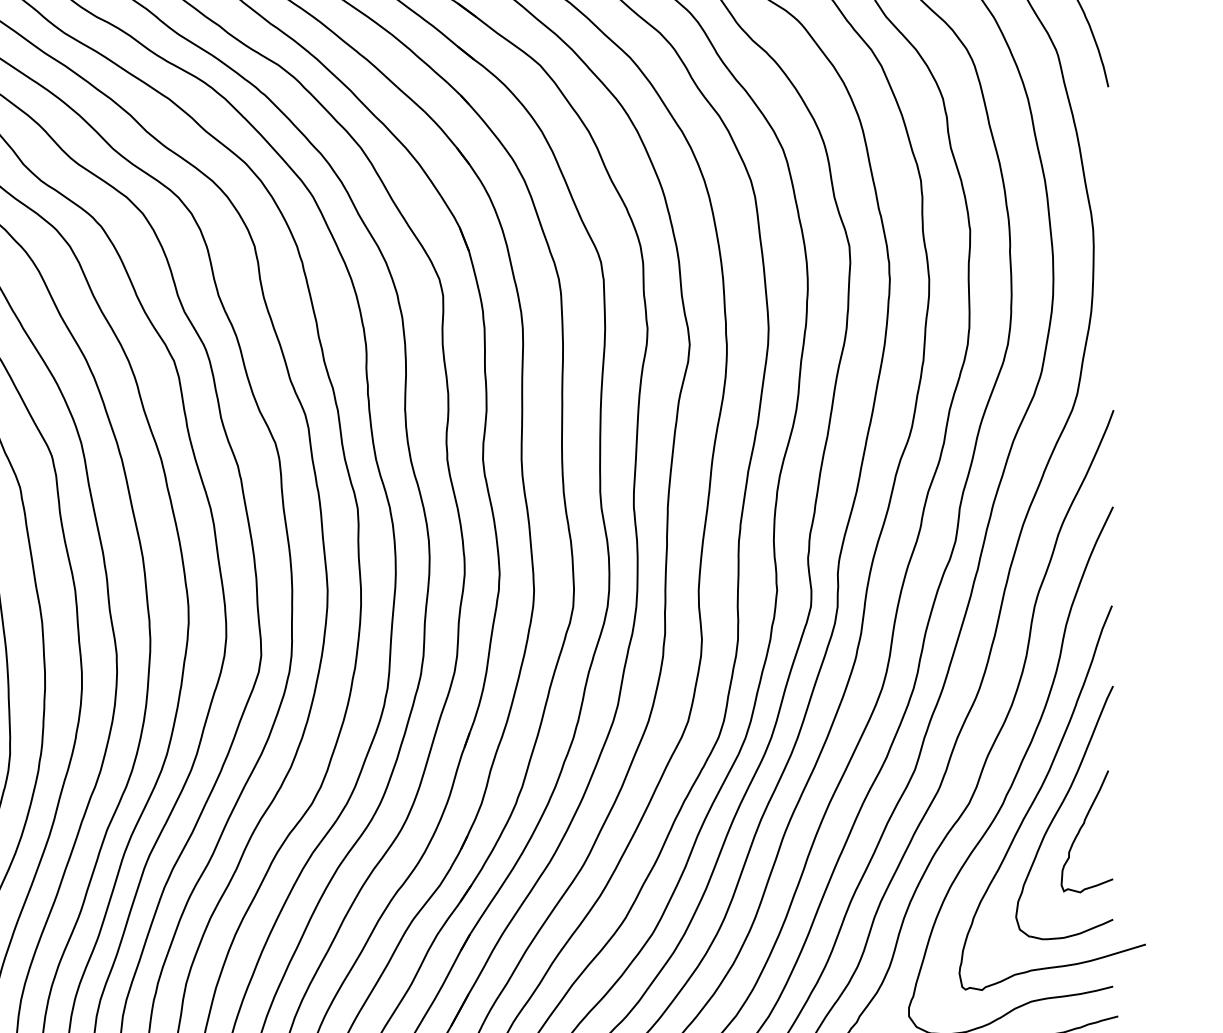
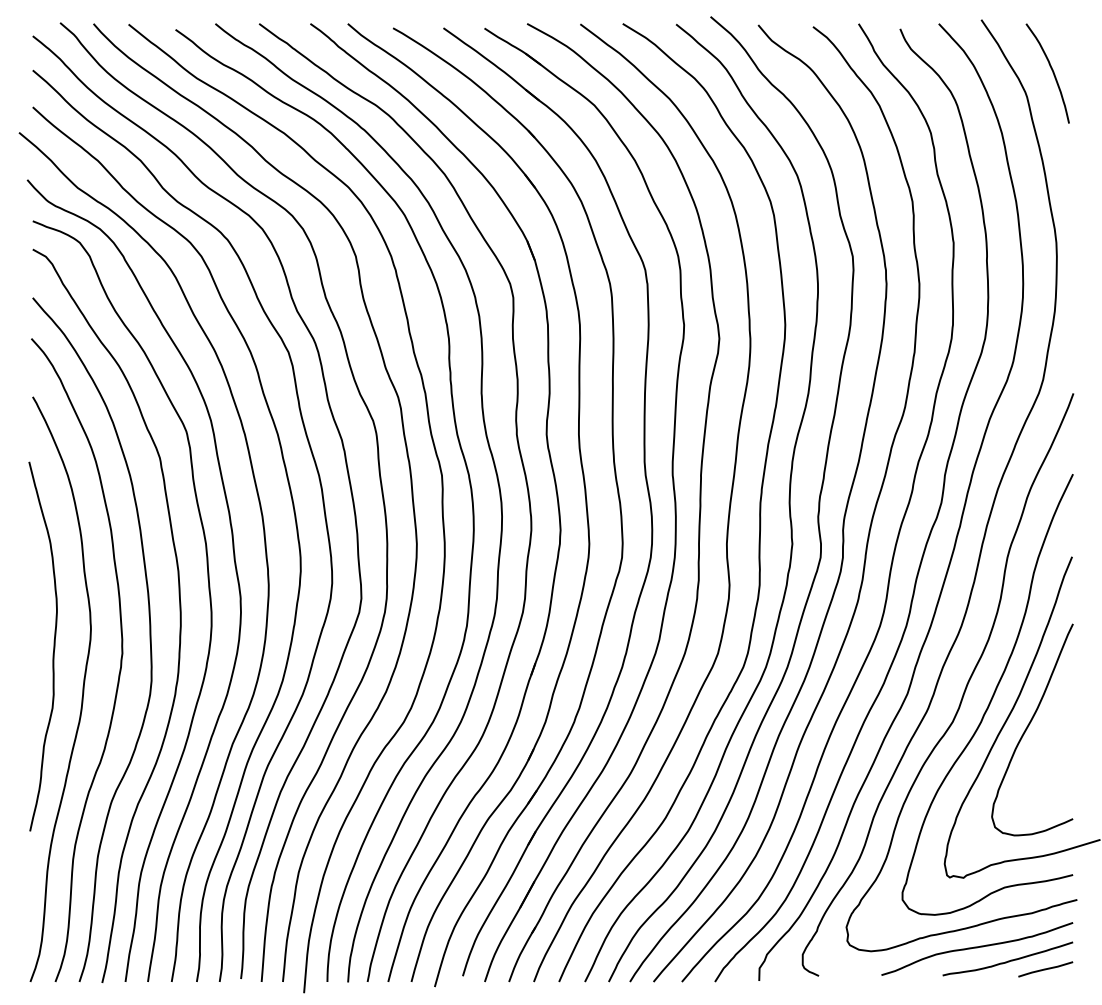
curve: (1082, 828) -> (1047, 742), removed

